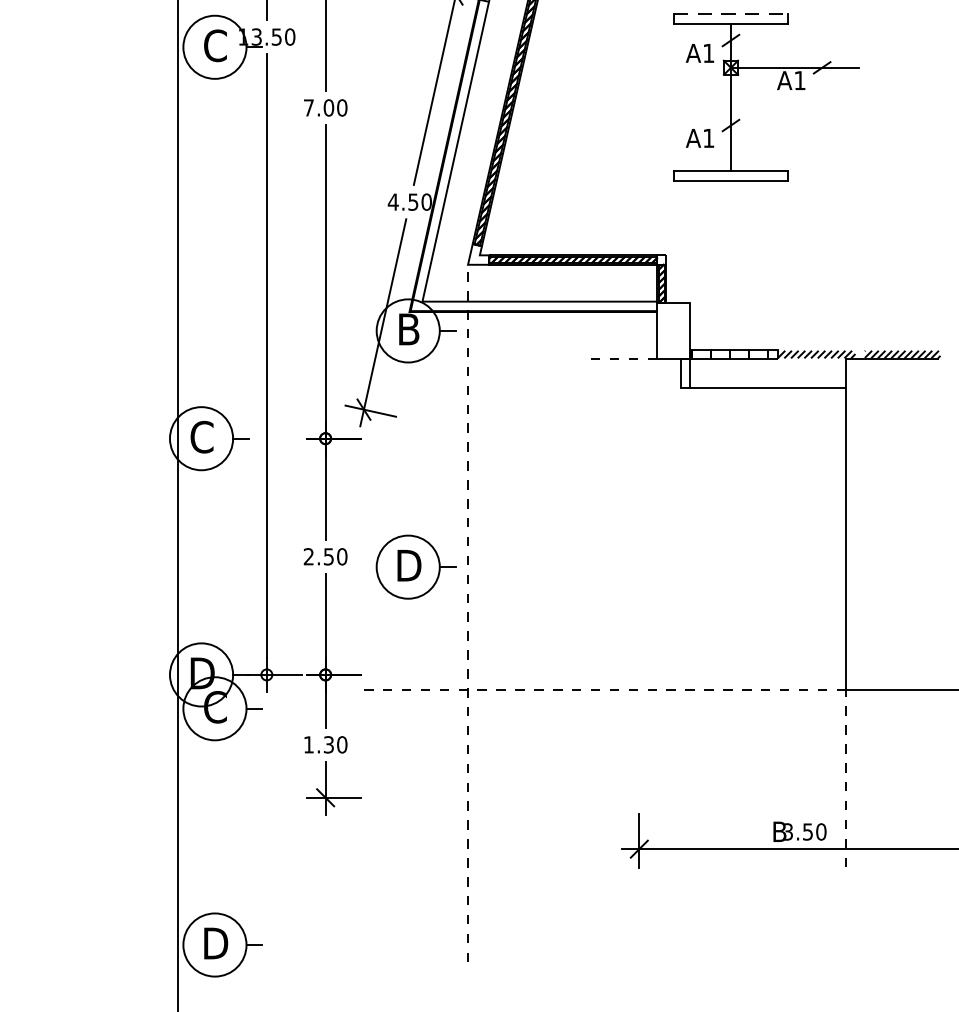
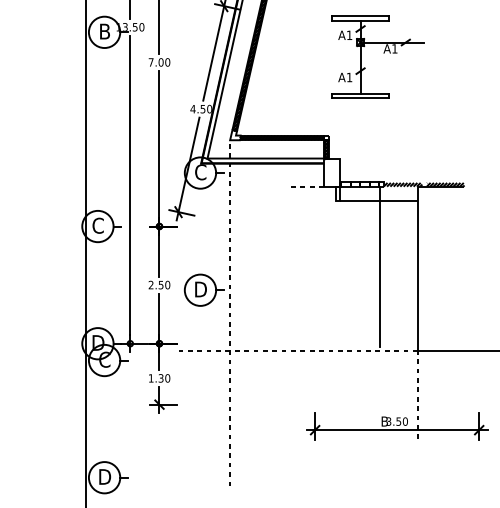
line: (732, 13) -> (361, 15), dashed -> solid
text: (214, 45) -> (104, 31), C -> B
text: (408, 329) -> (200, 172), B -> C
line: (771, 519) -> (380, 266), added

